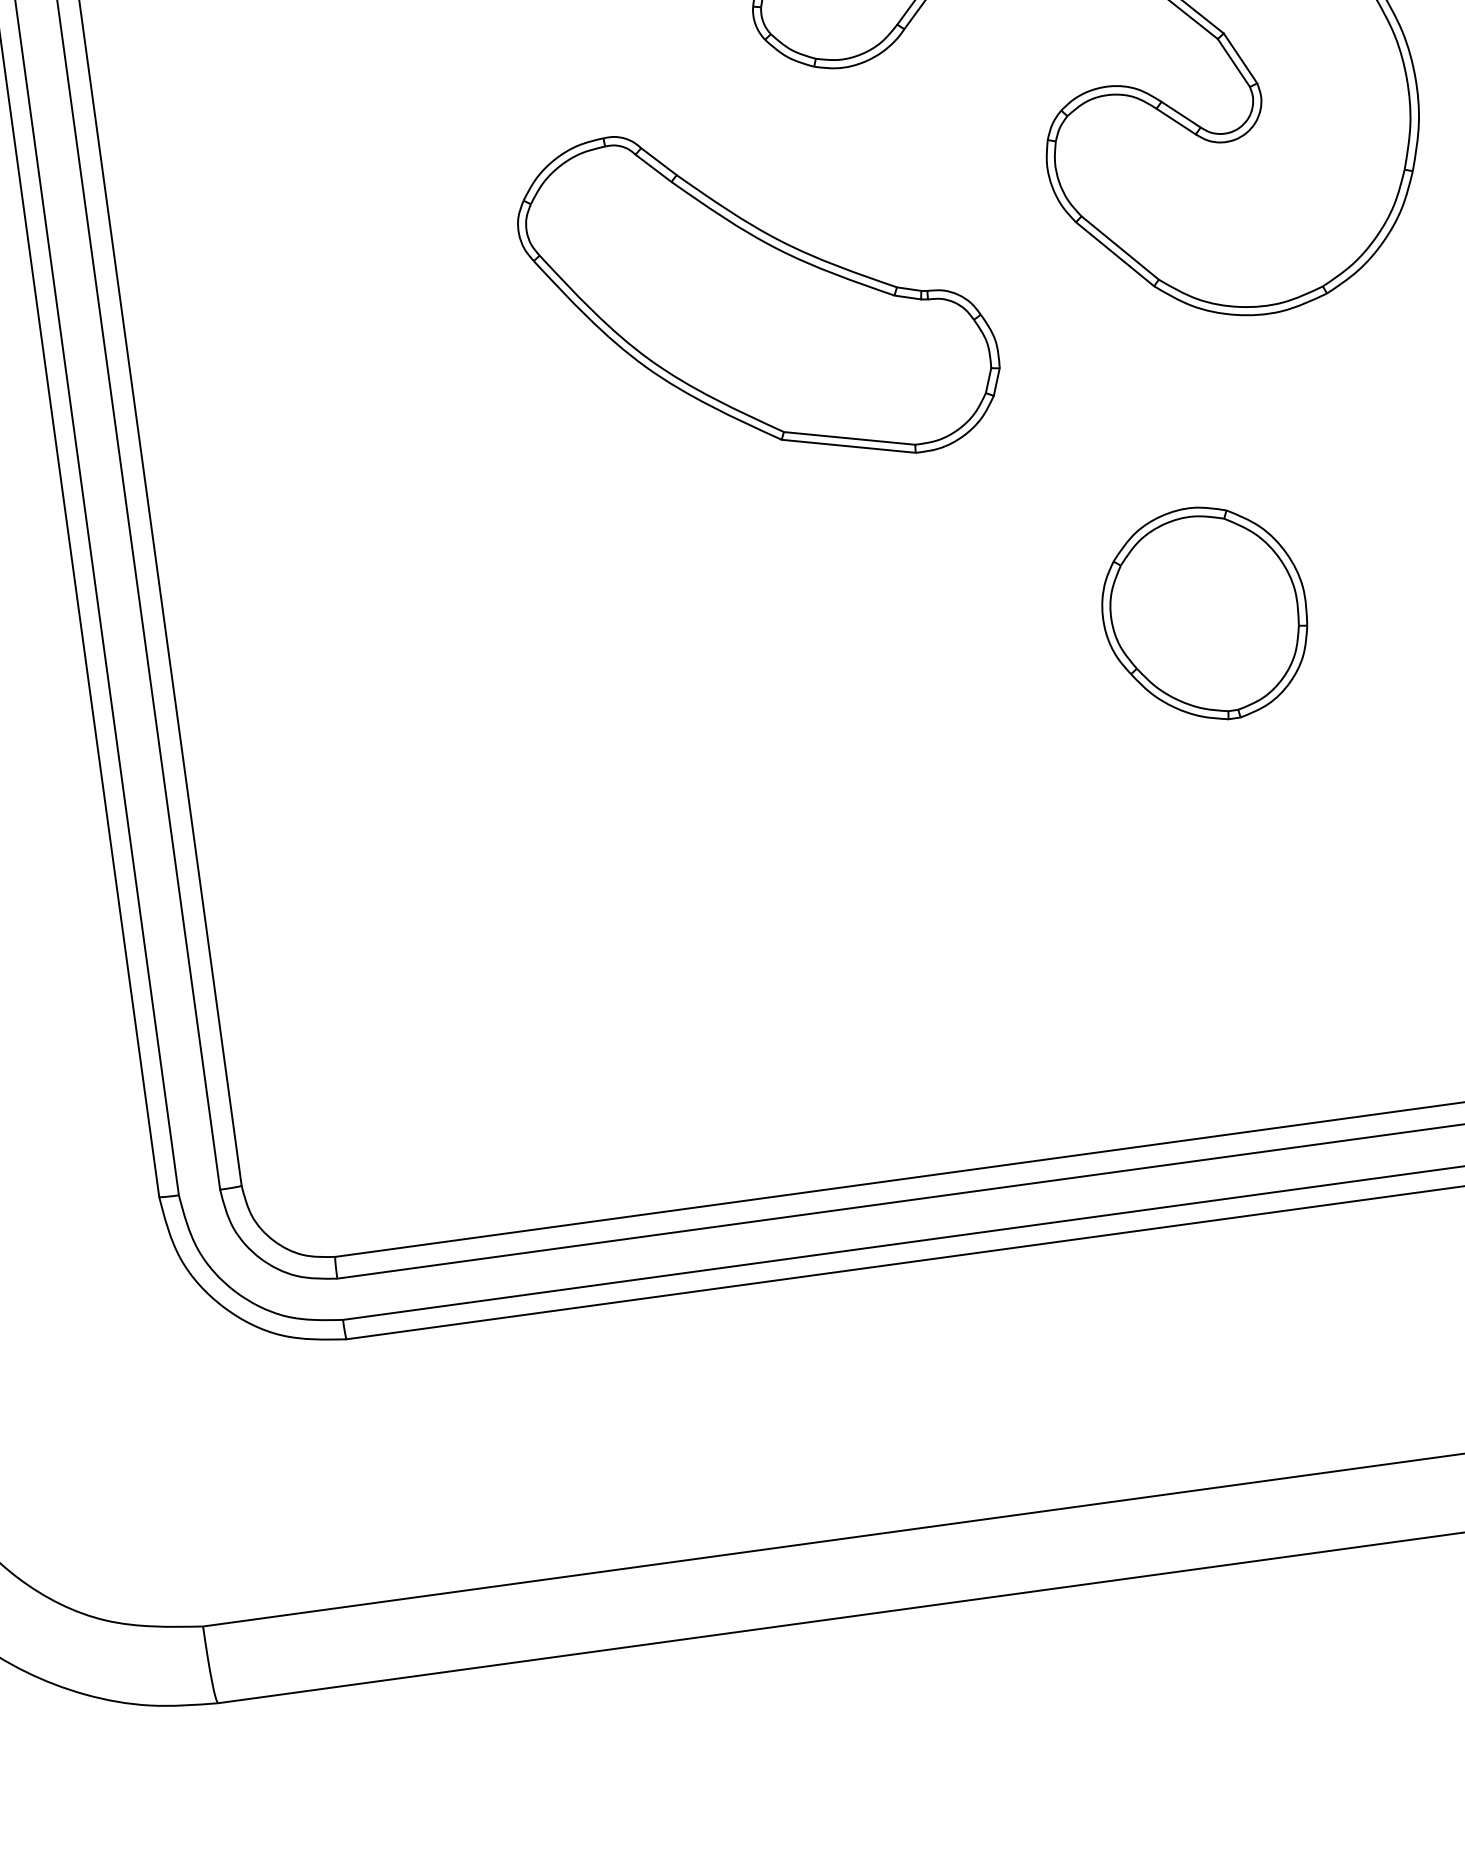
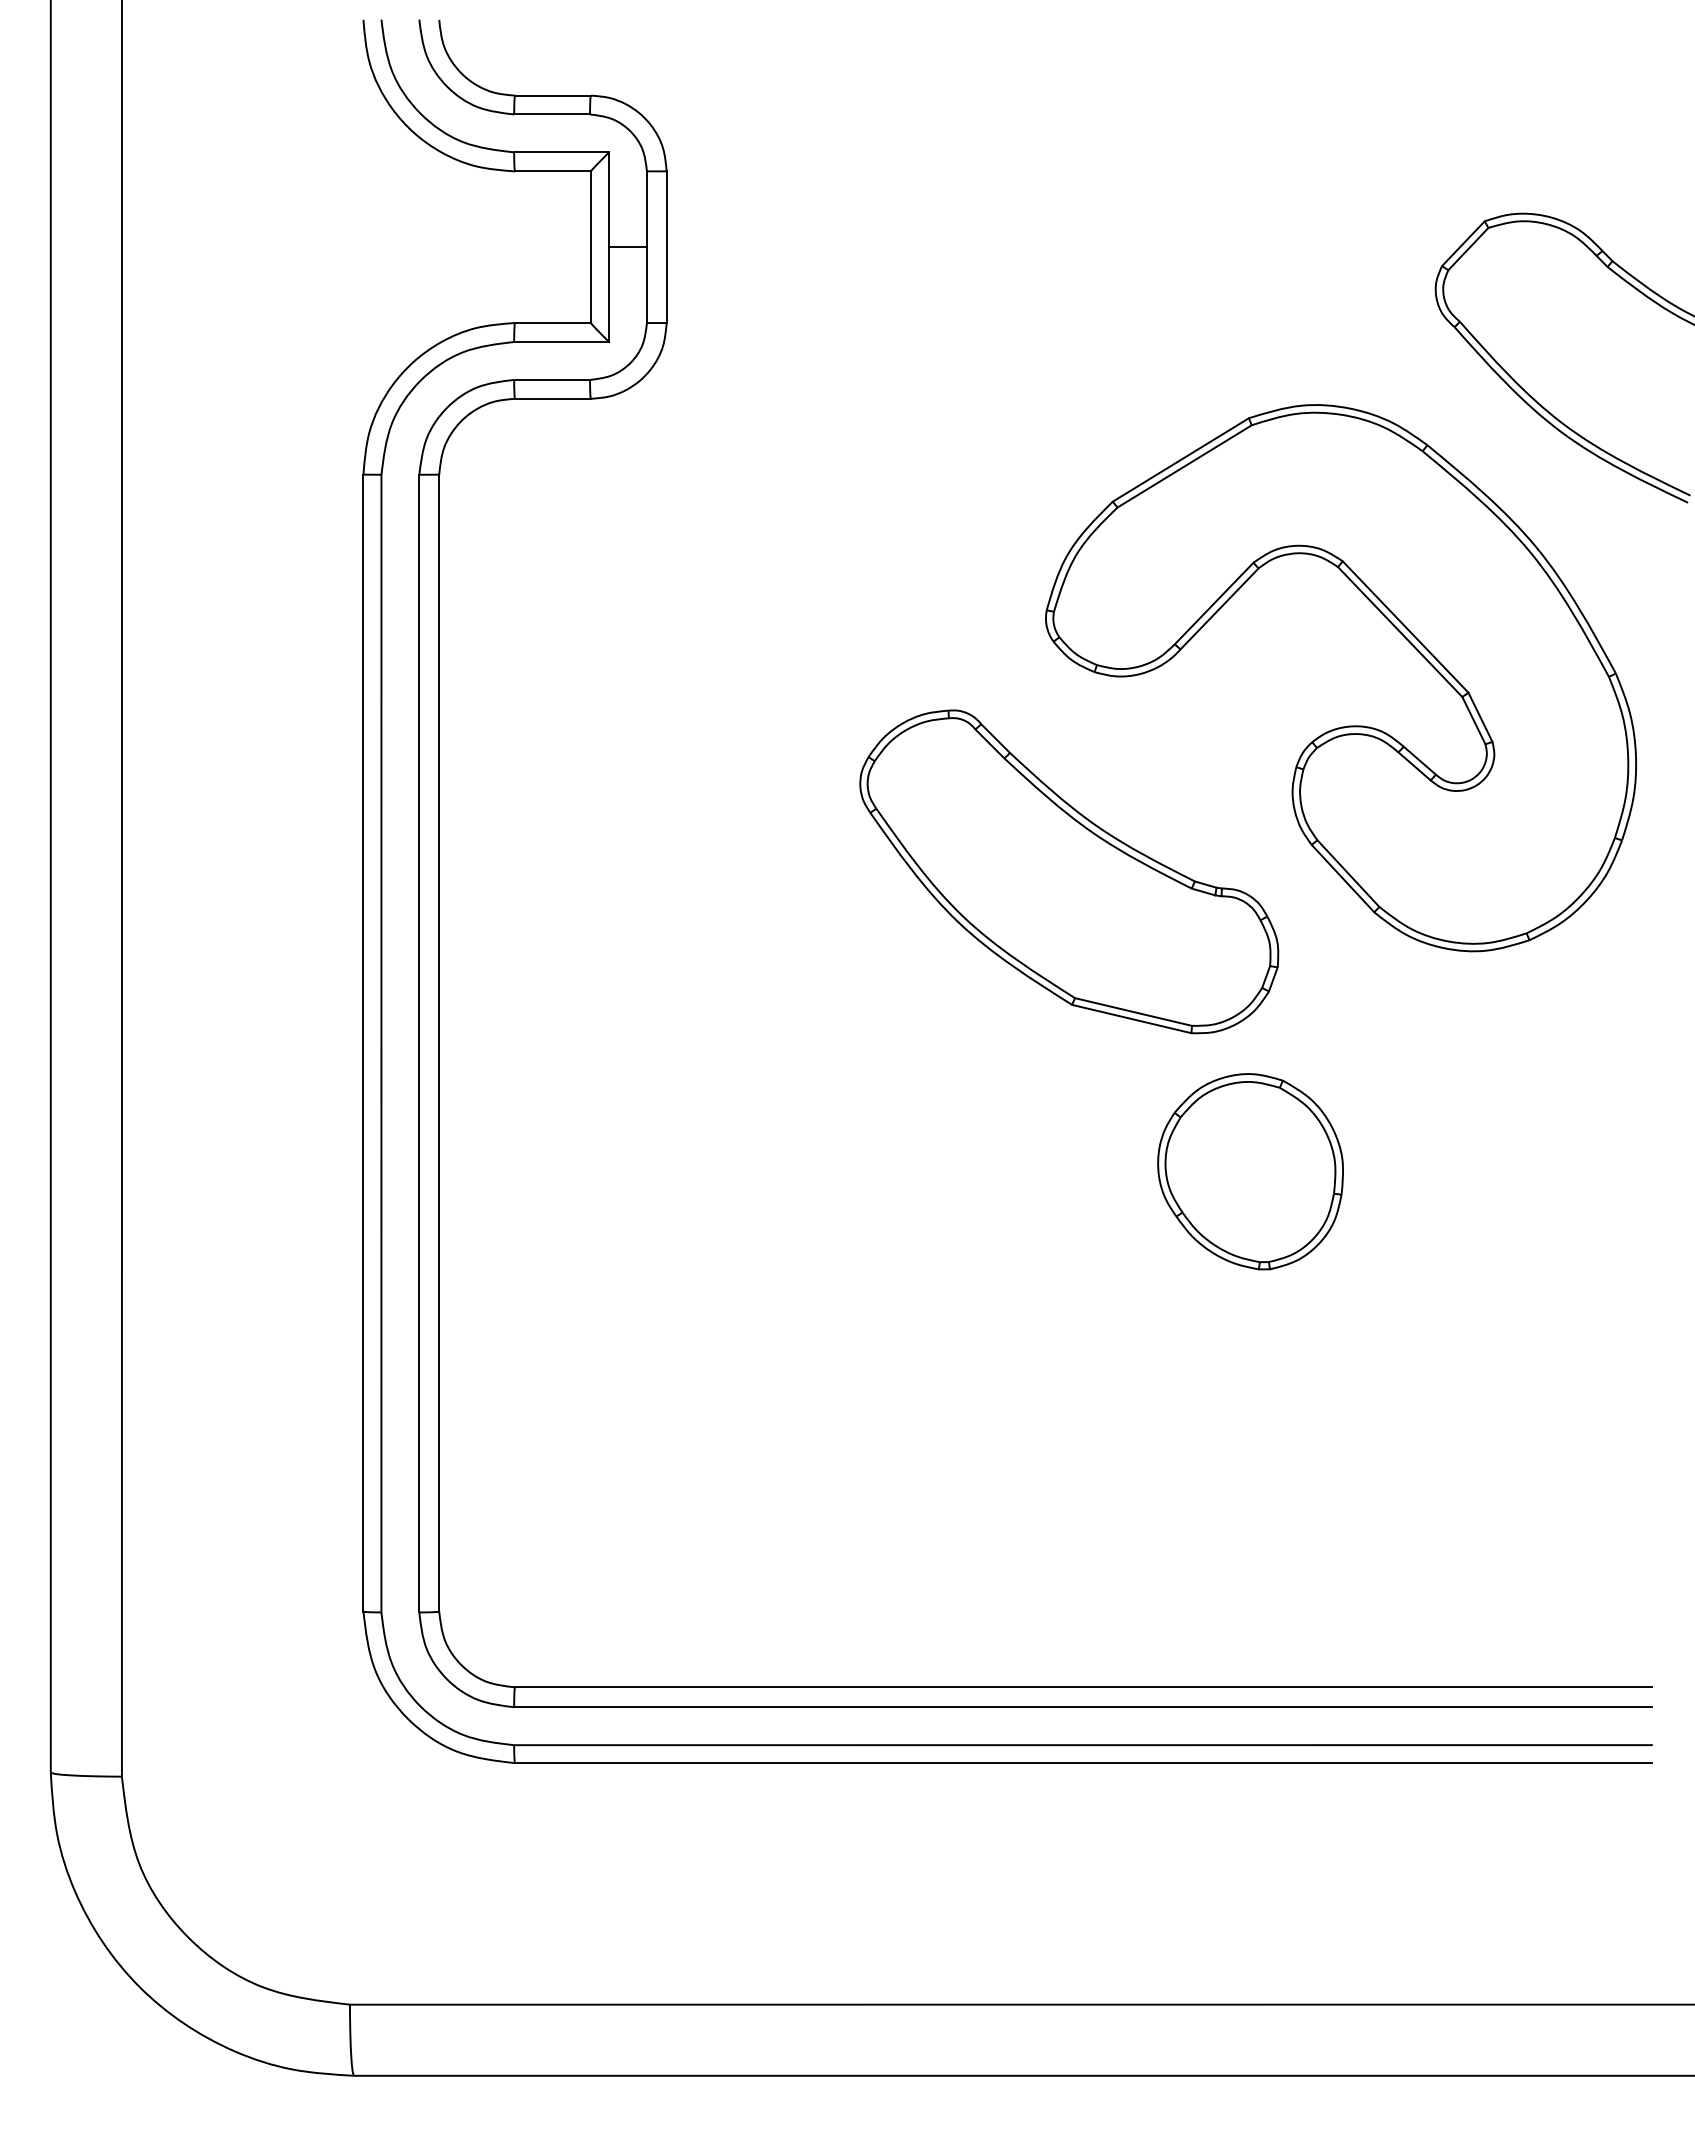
part: (759, 295) -> (1069, 871), moved
part: (1204, 614) -> (1250, 1171), moved

